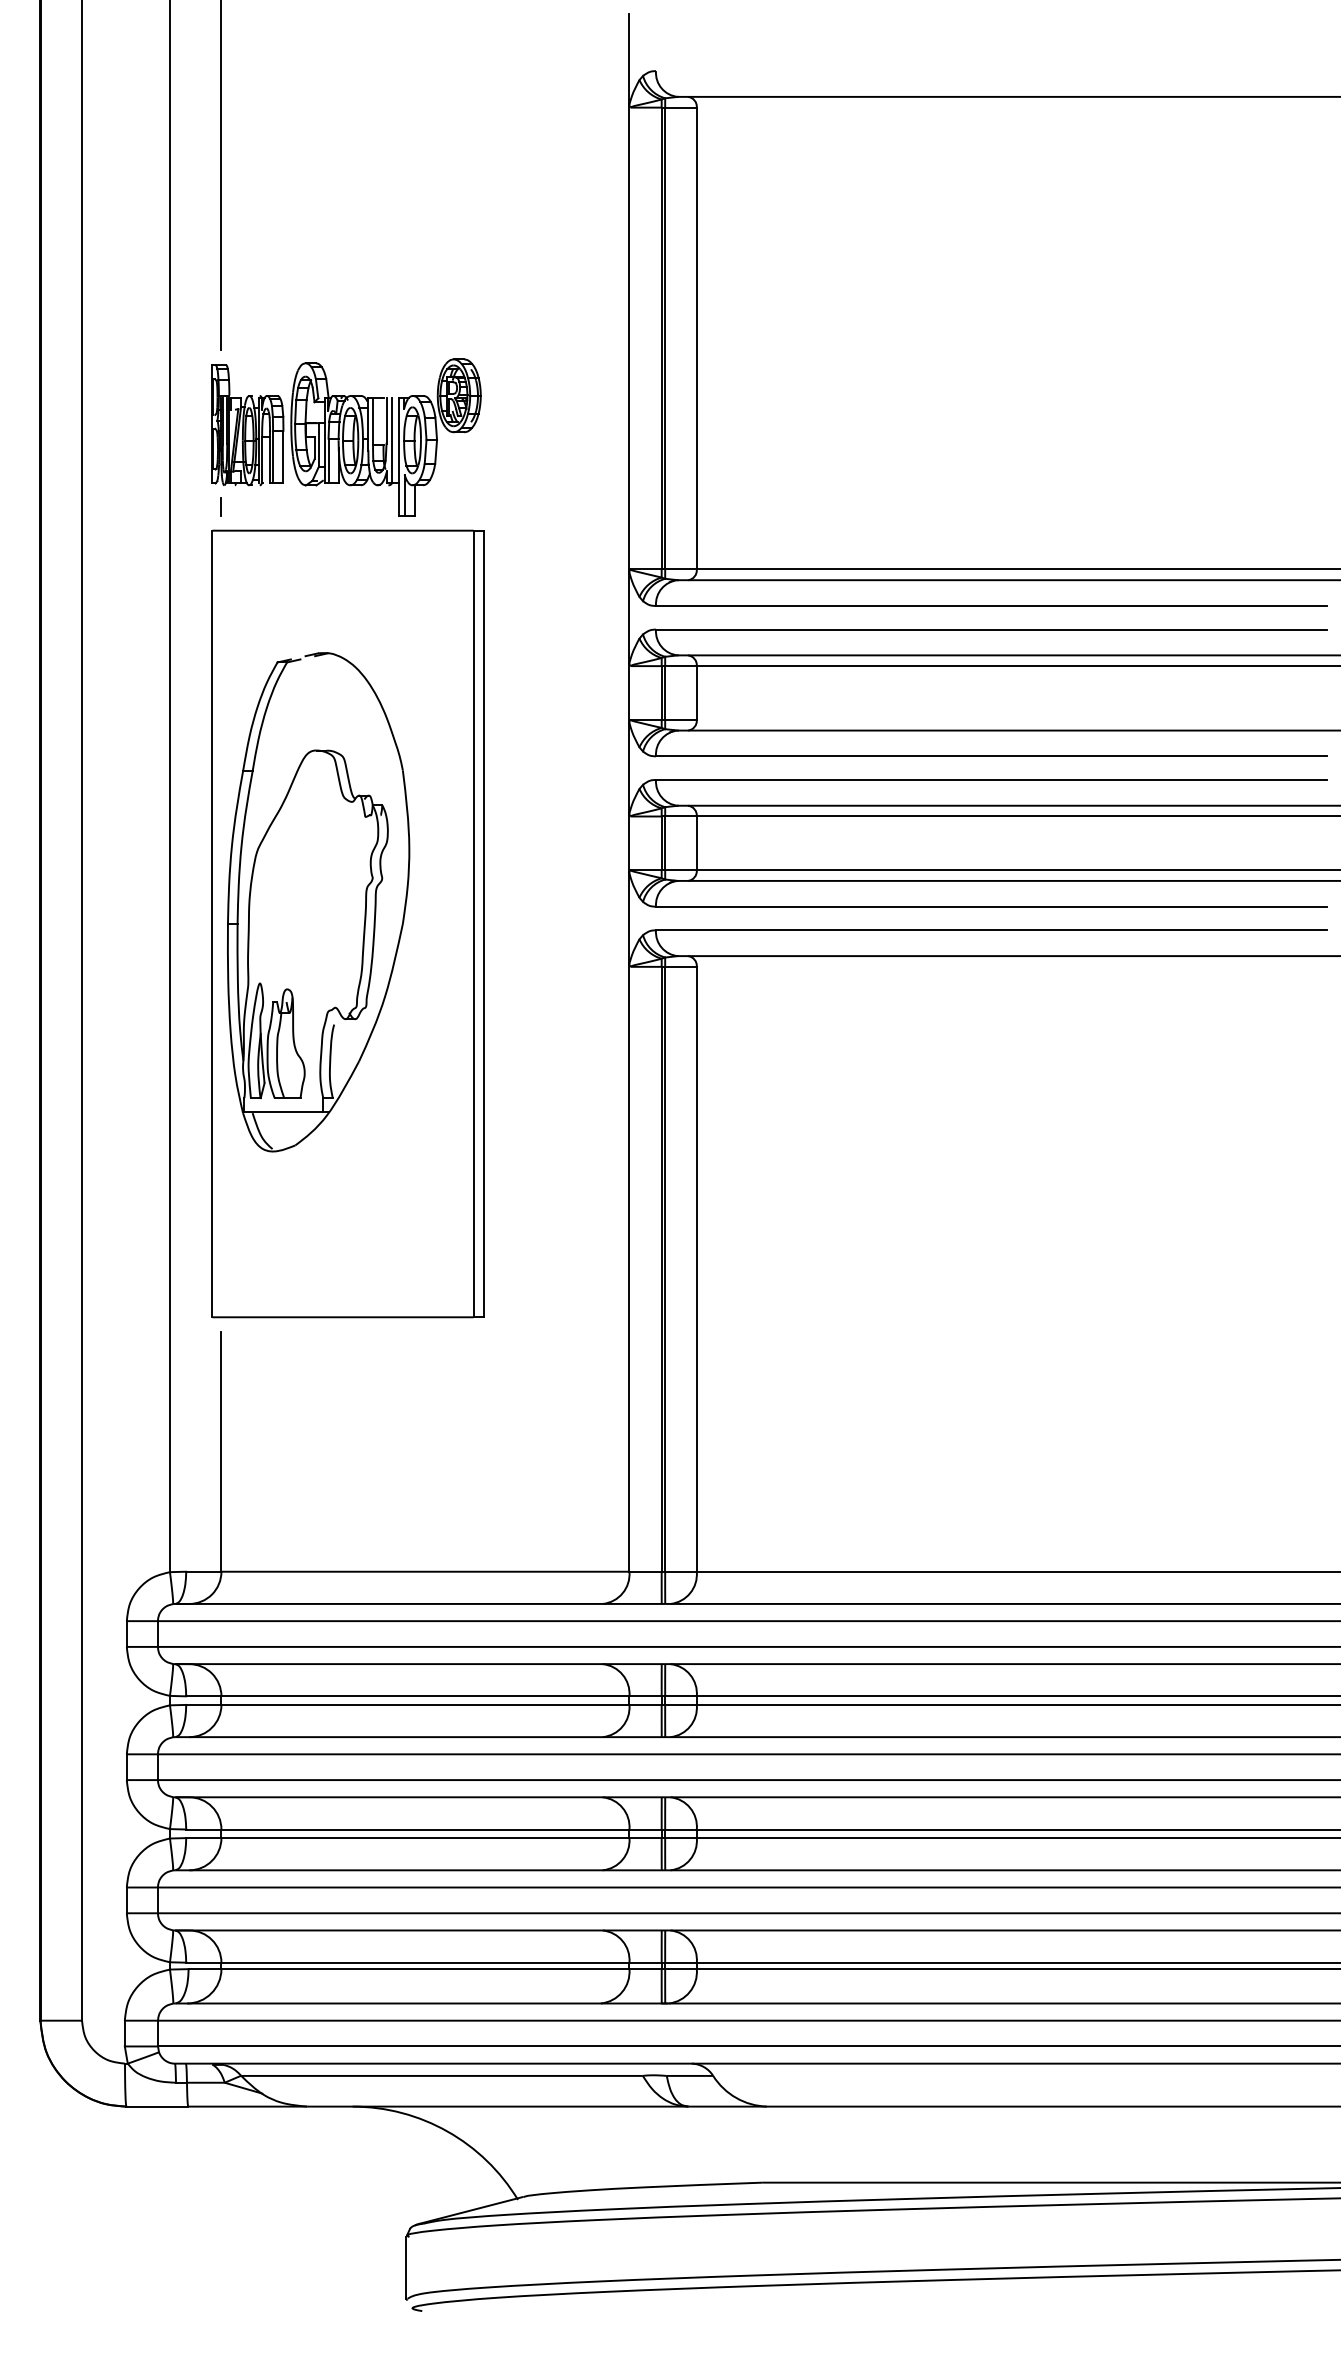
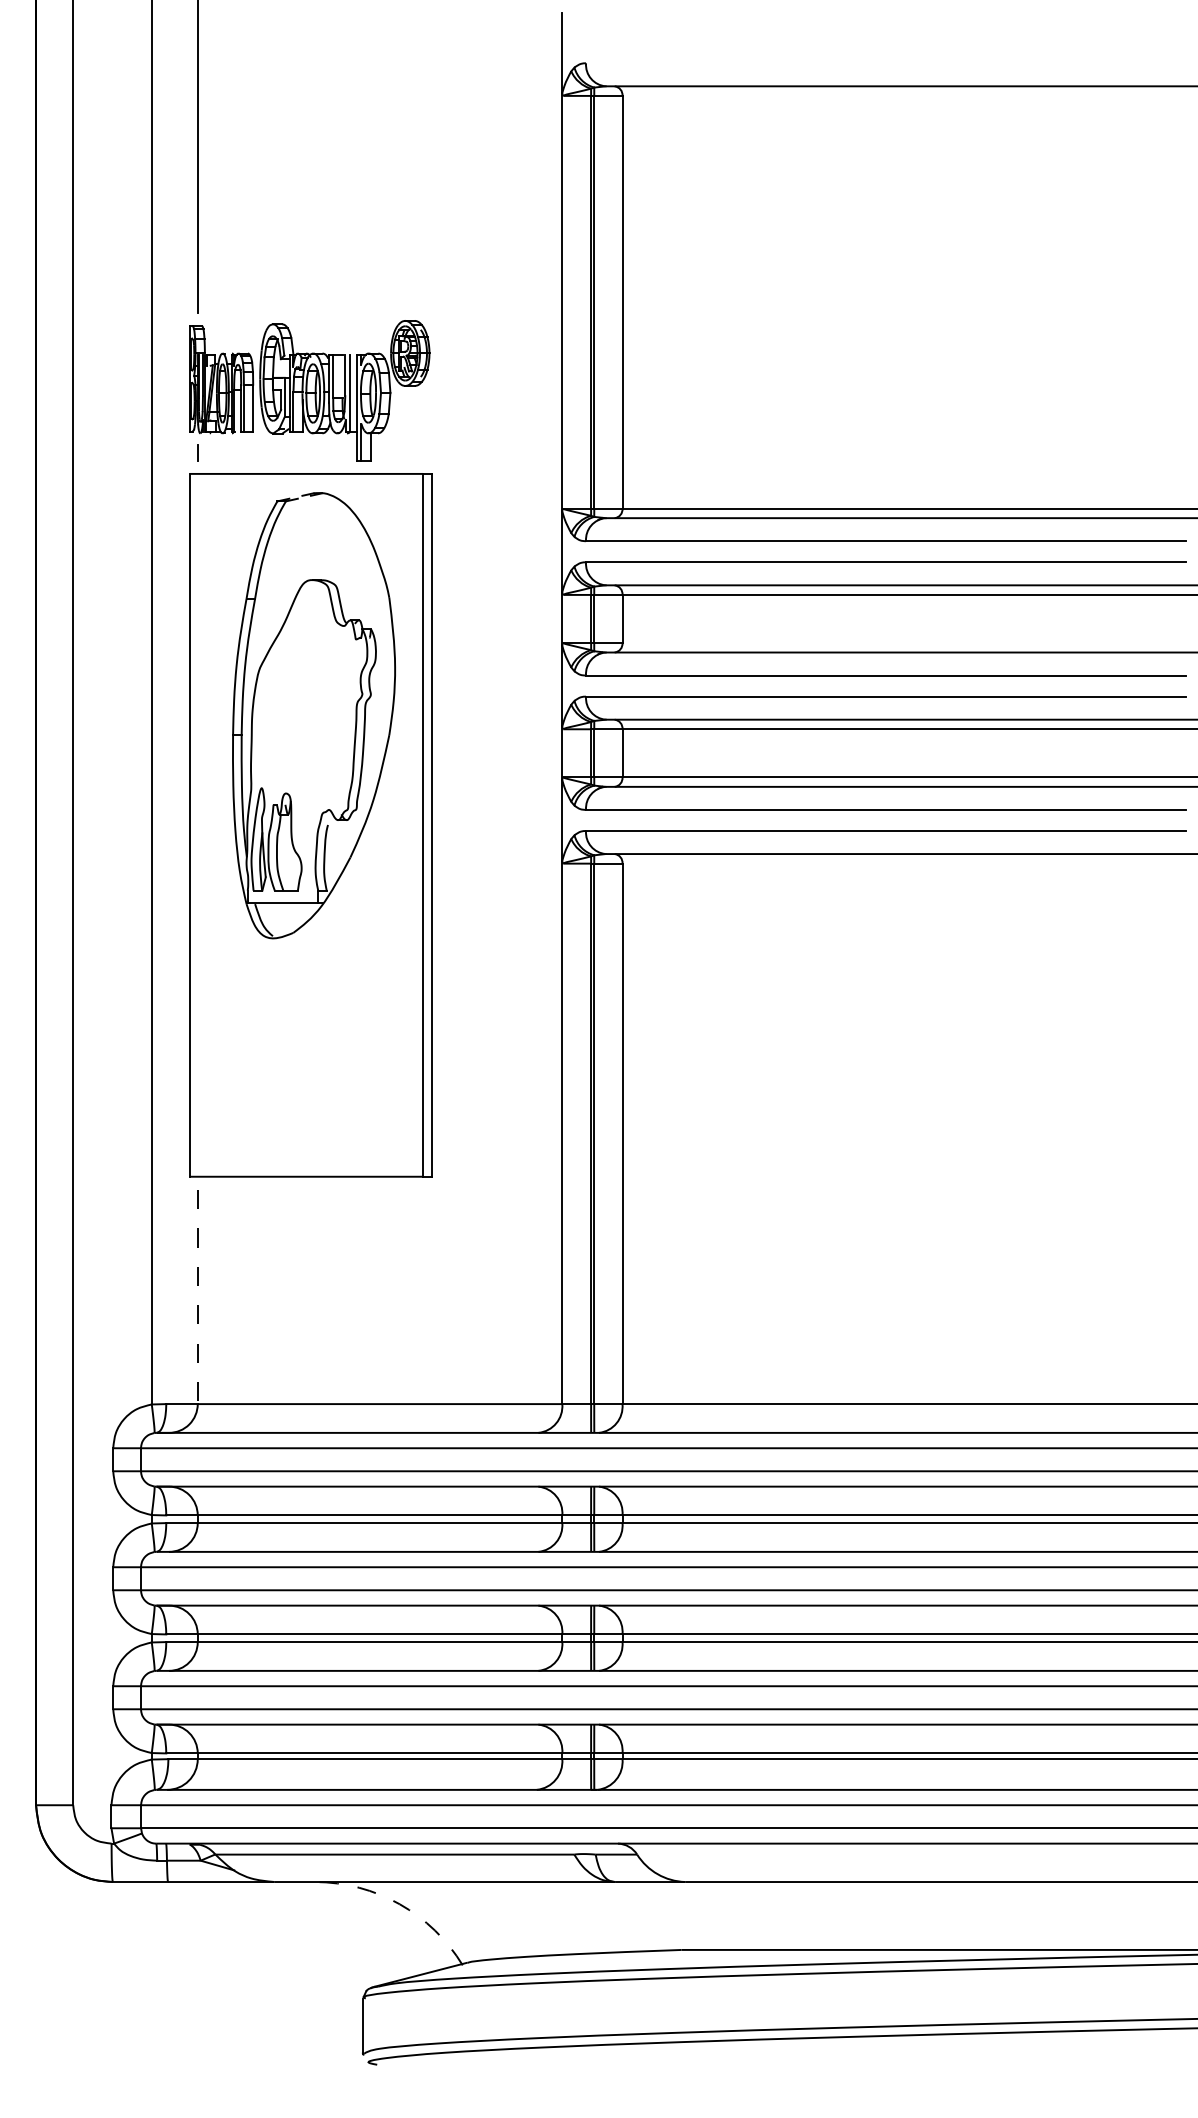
part: (318, 902) -> (313, 715), moved
line: (221, 1451) -> (197, 1296), solid -> dashed
arc: (447, 2131) -> (399, 1904), solid -> dashed

